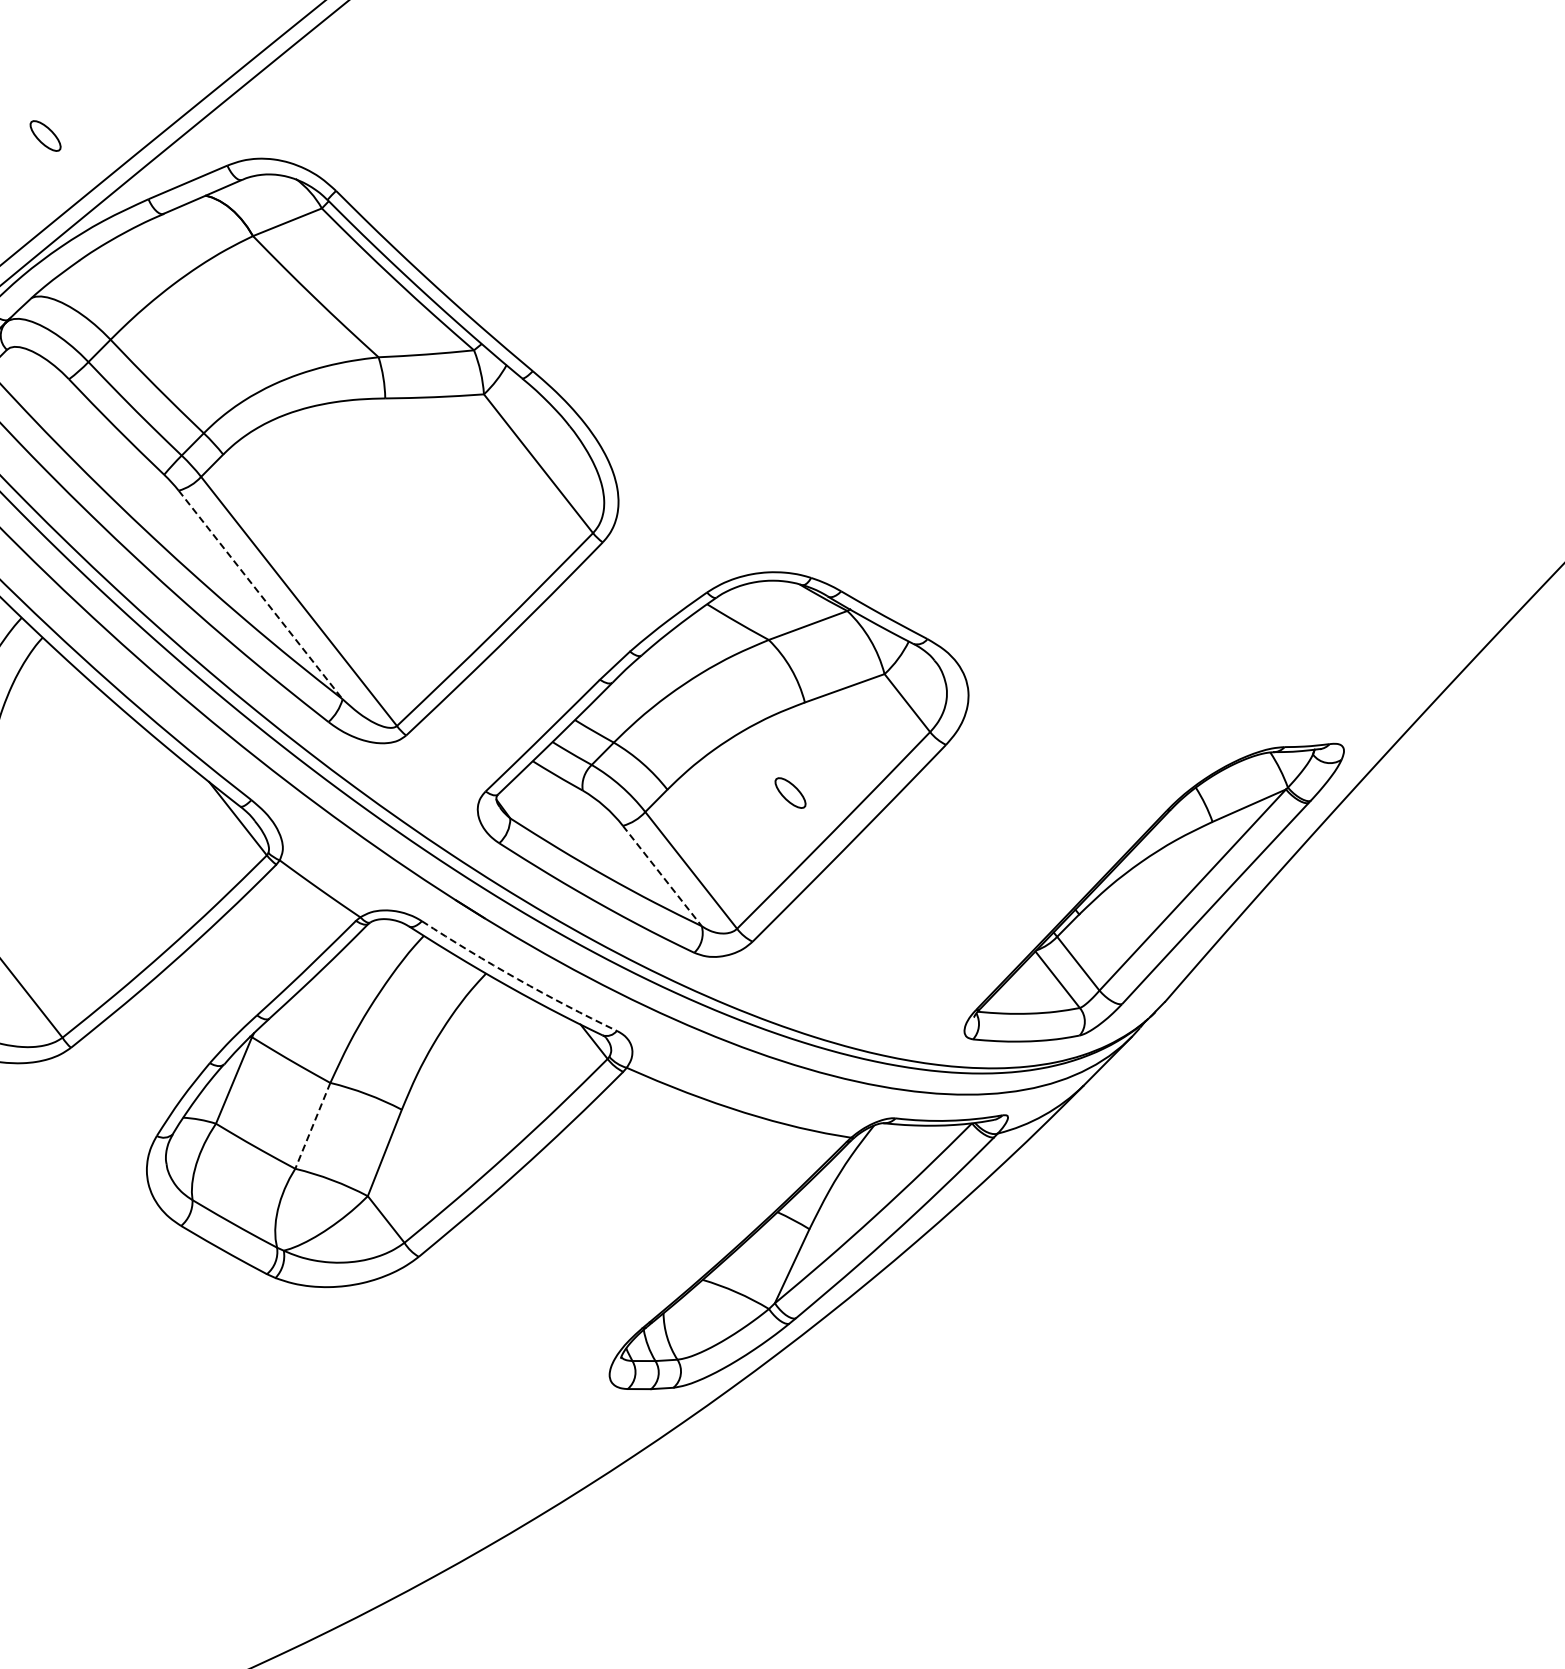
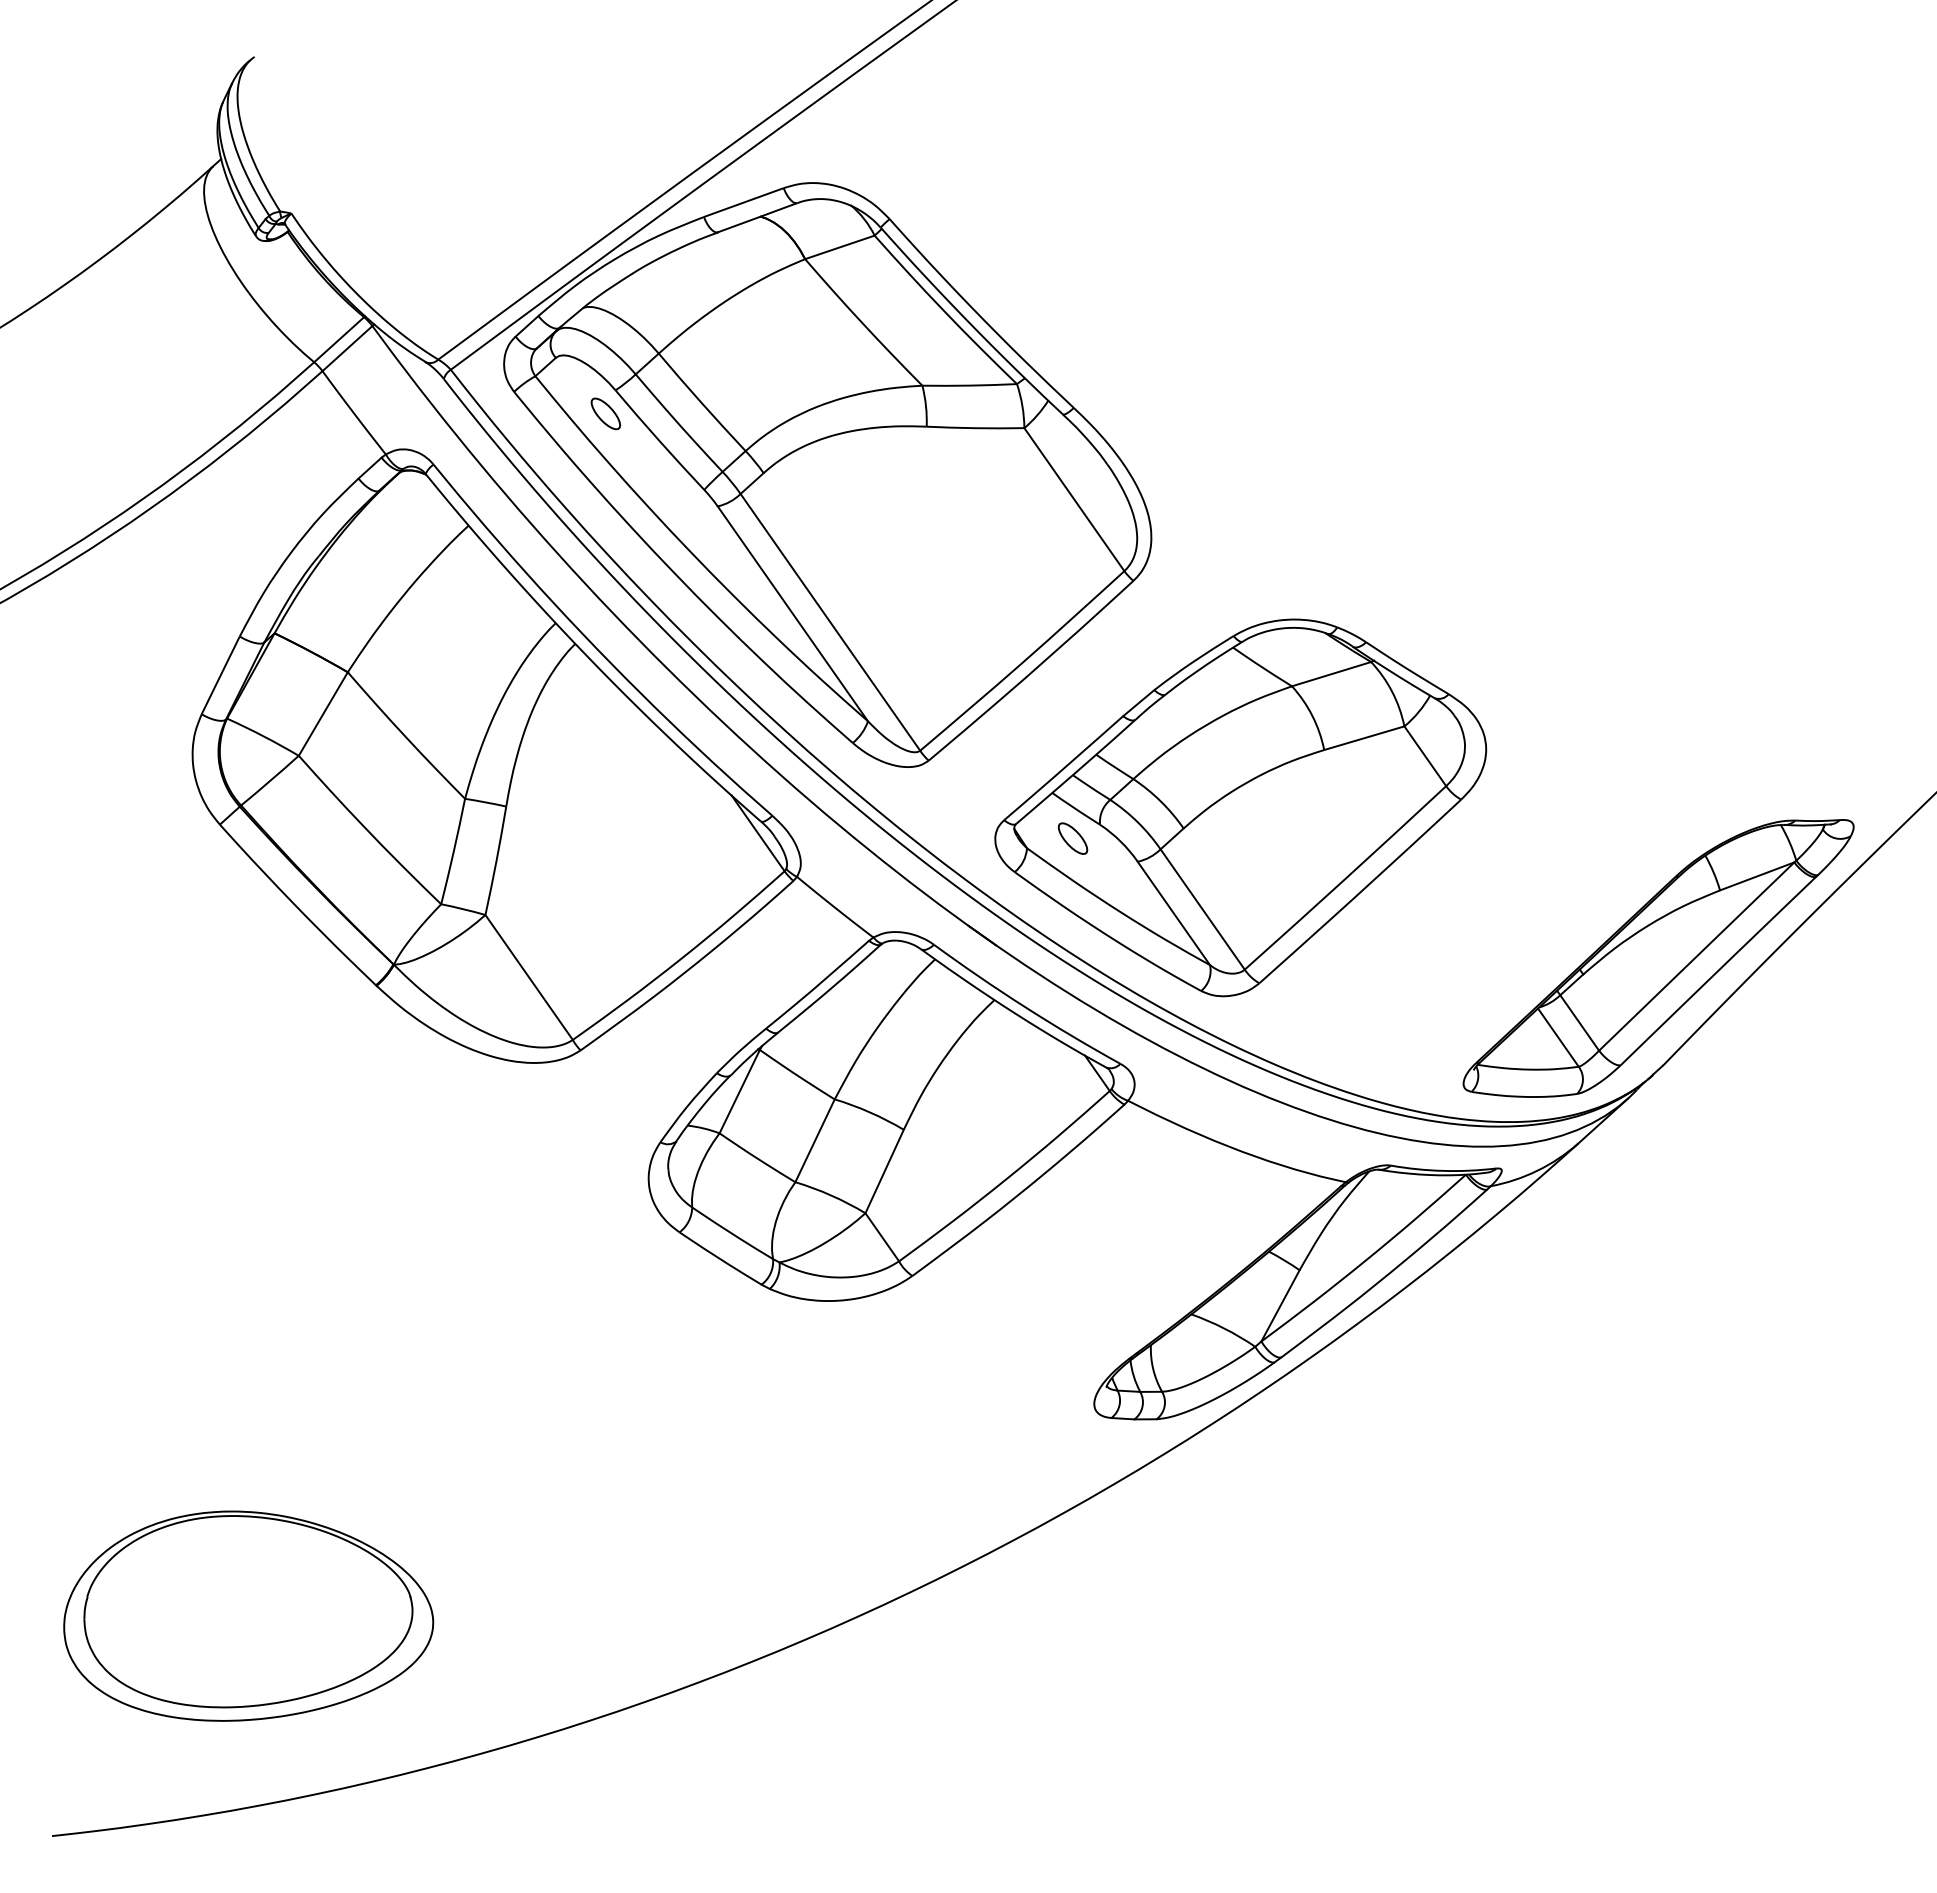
part: (45, 135) -> (605, 413), moved
line: (261, 595) -> (793, 614), dashed -> solid
part: (790, 792) -> (1072, 838), moved
line: (662, 876) -> (1174, 913), dashed -> solid
arc: (517, 979) -> (1025, 1007), dashed -> solid
line: (313, 1125) -> (815, 1140), dashed -> solid

